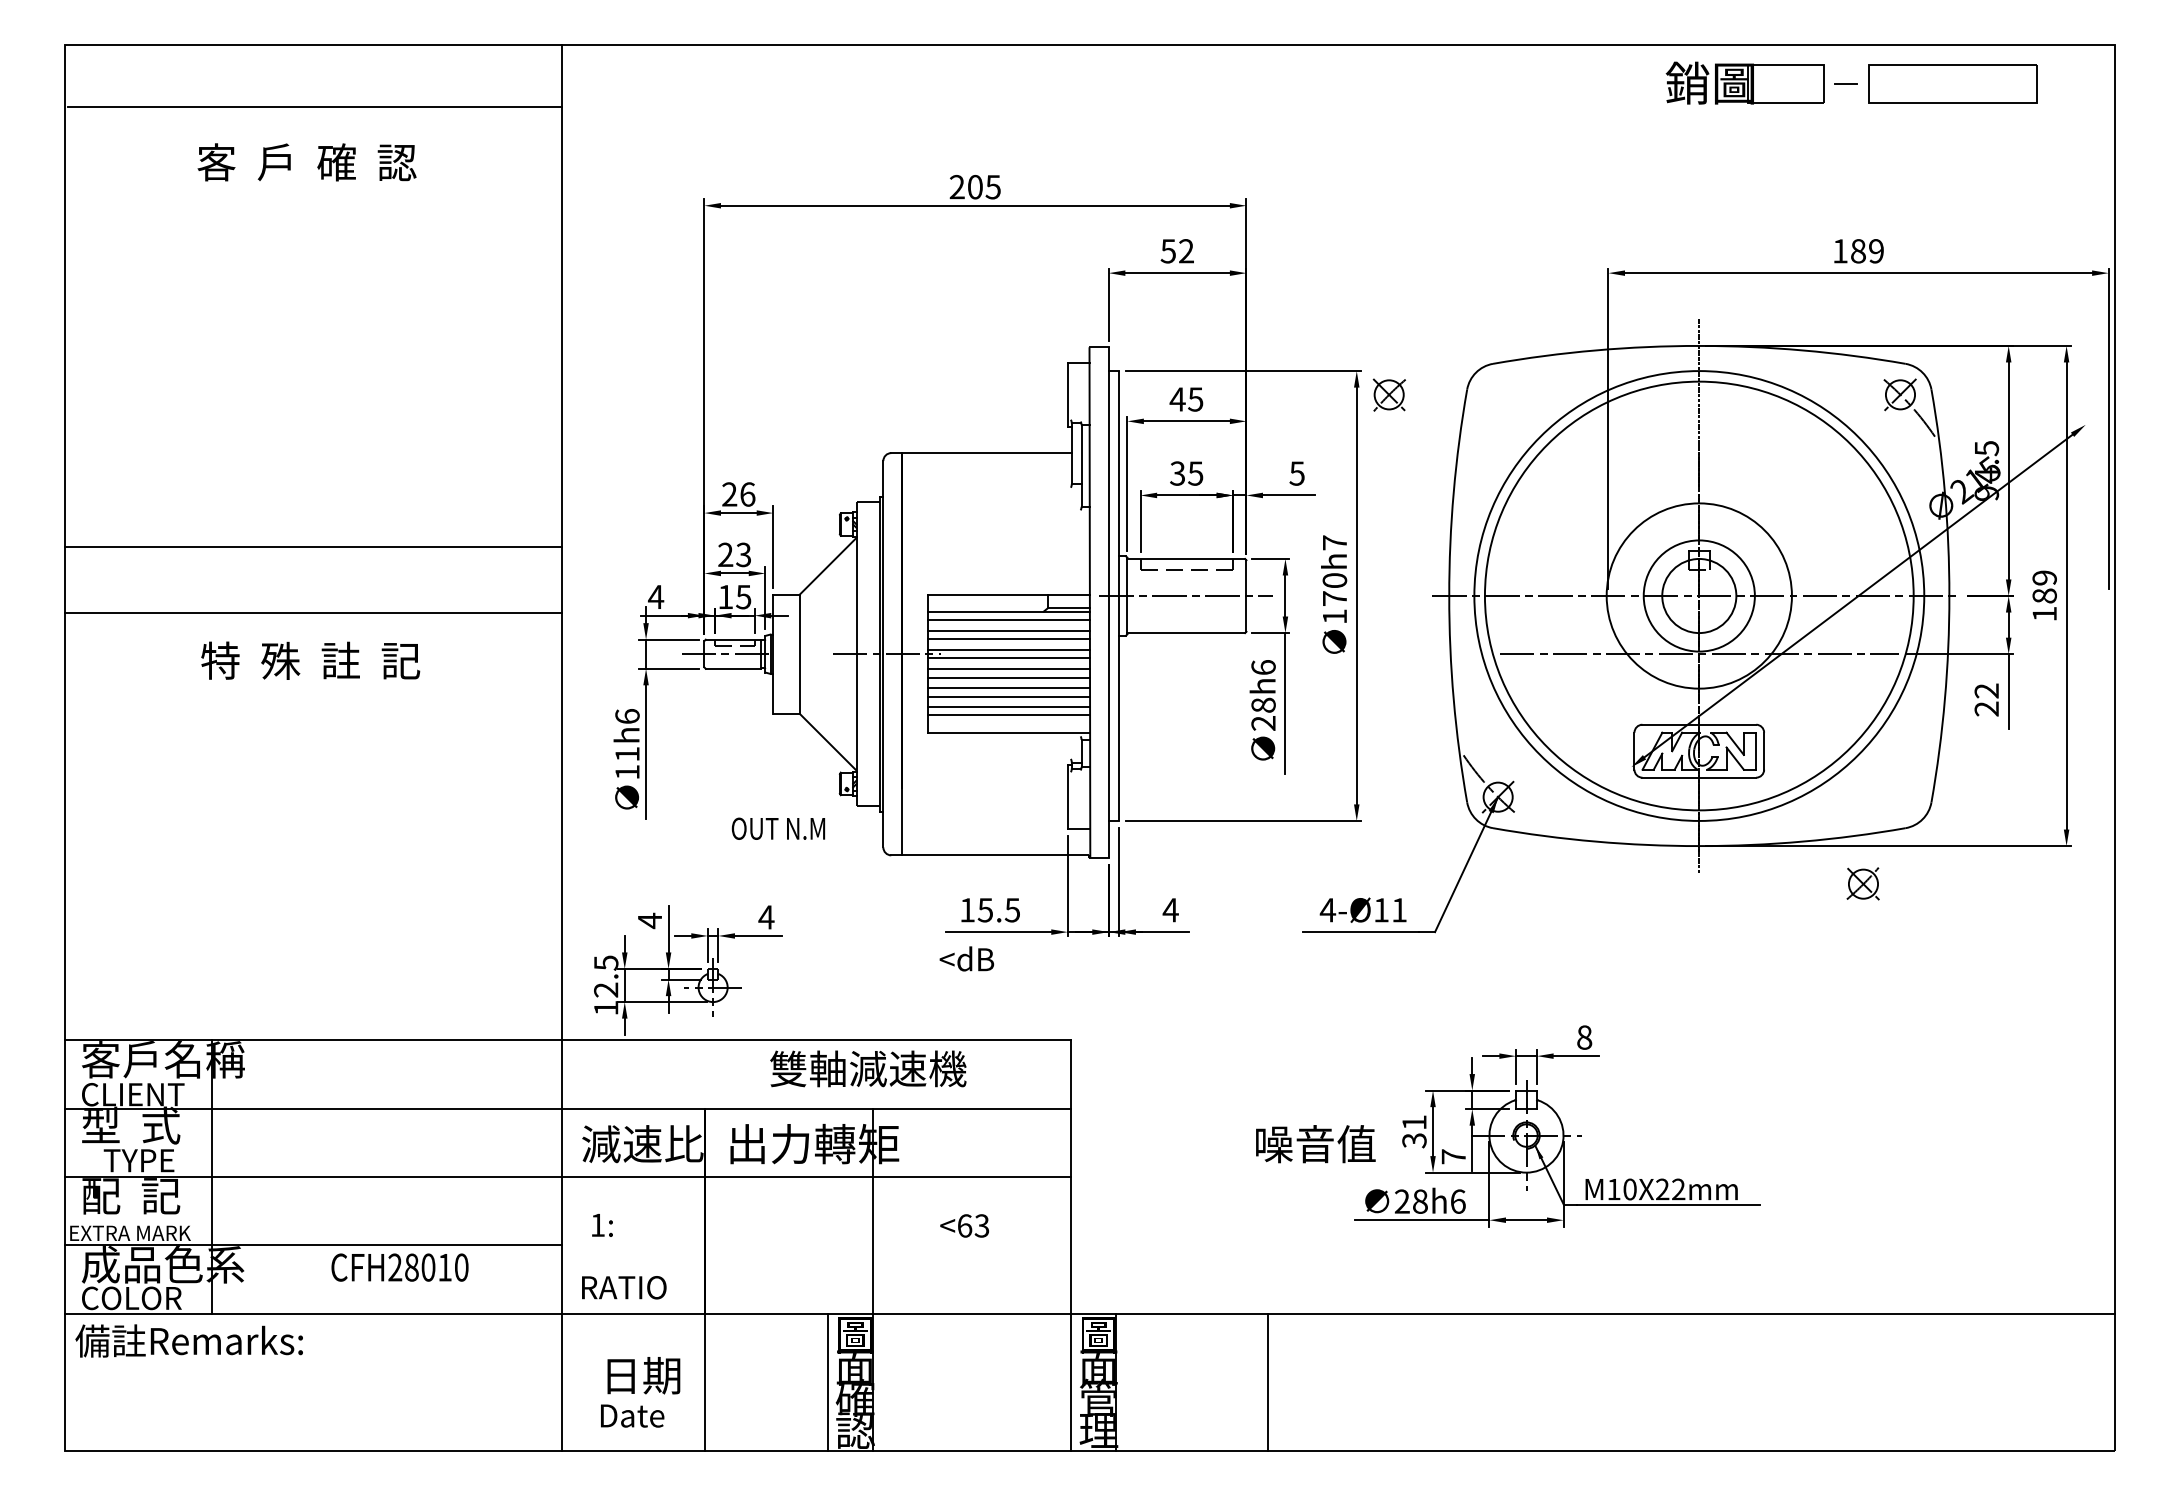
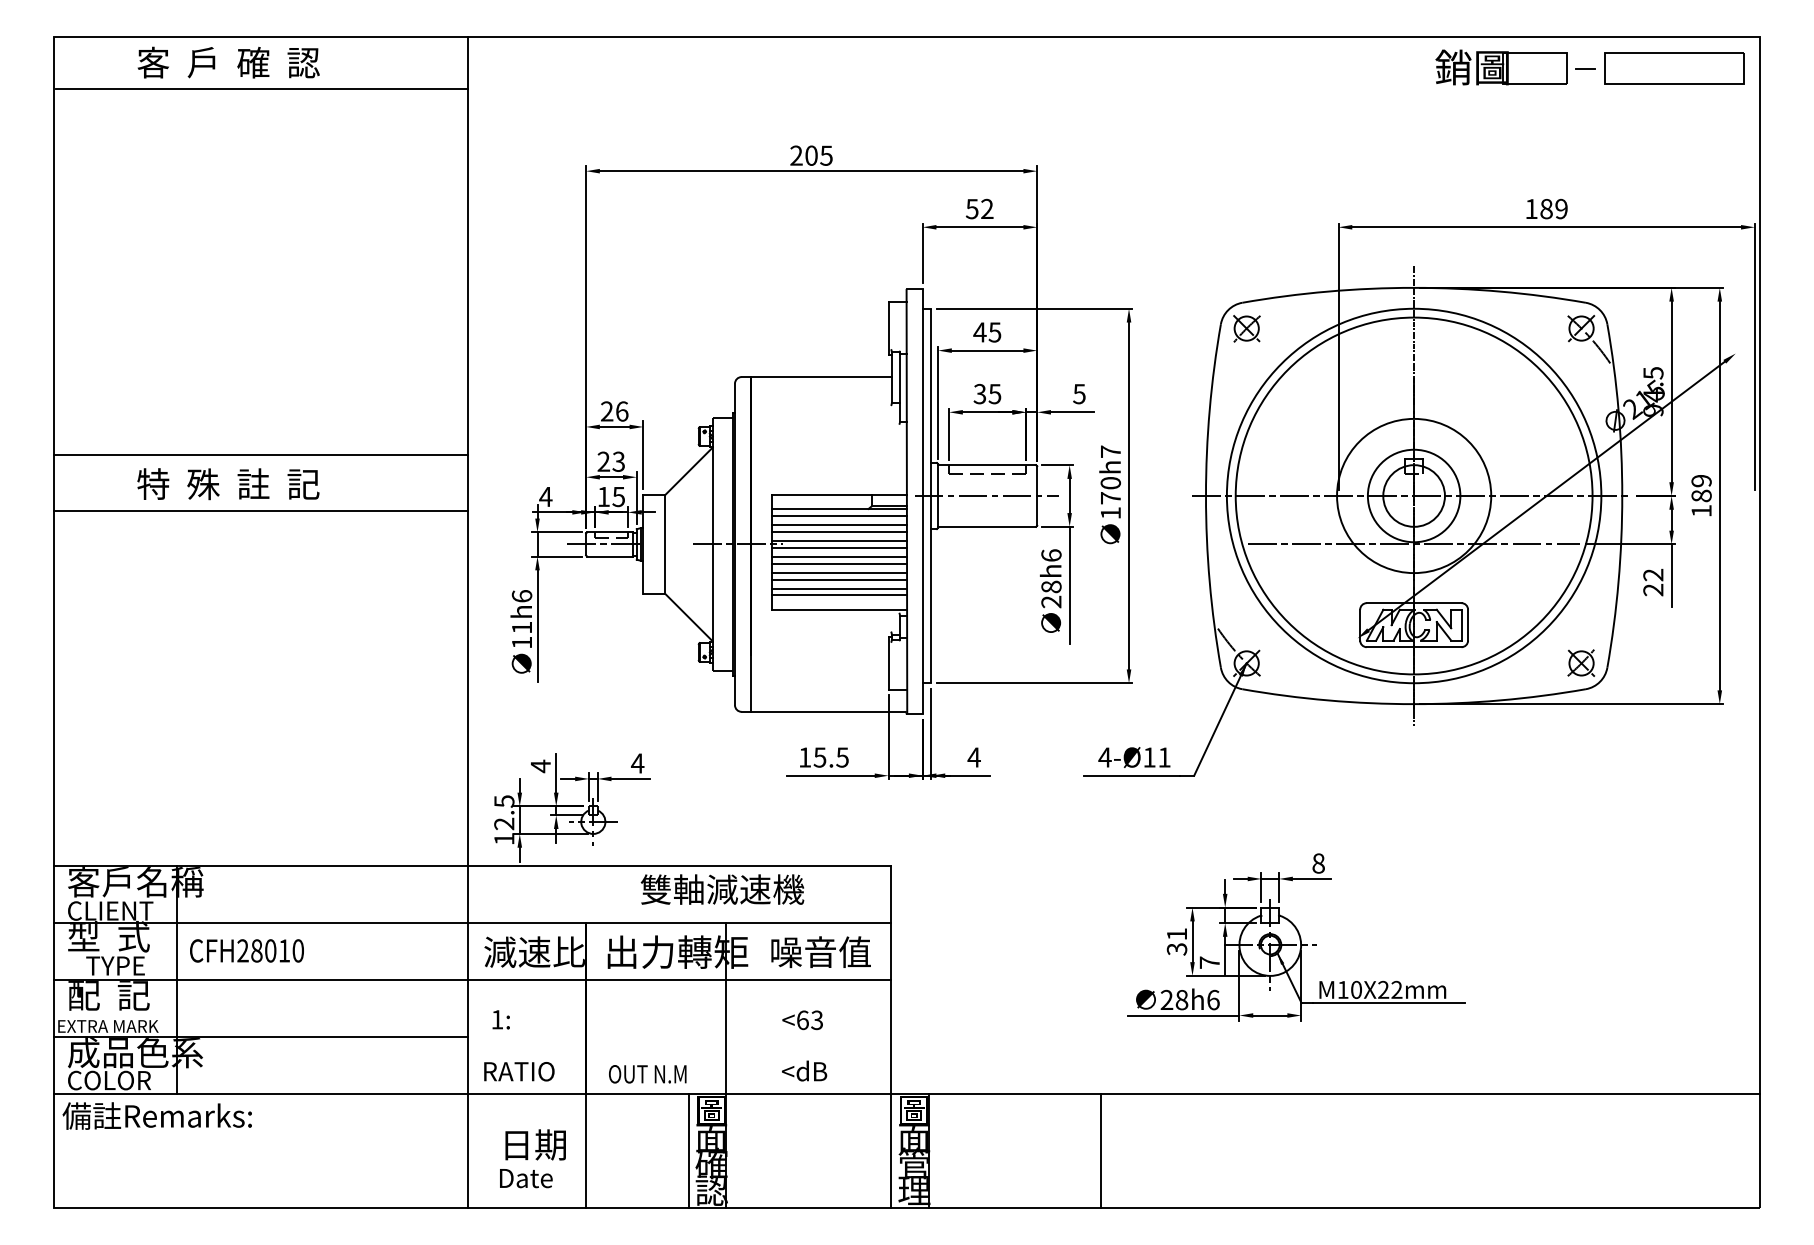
part: (1851, 82) -> (1589, 66), moved
text: (306, 162) -> (228, 62), moved
part: (1388, 394) -> (1246, 328), moved
text: (310, 660) -> (228, 483), moved
text: (778, 828) -> (647, 1074), moved
part: (1862, 883) -> (1580, 662), moved
text: (966, 958) -> (804, 1070), moved
text: (1315, 1144) -> (820, 952), moved
text: (399, 1267) -> (246, 950), moved
line: (1268, 1381) -> (1101, 1149), moved

